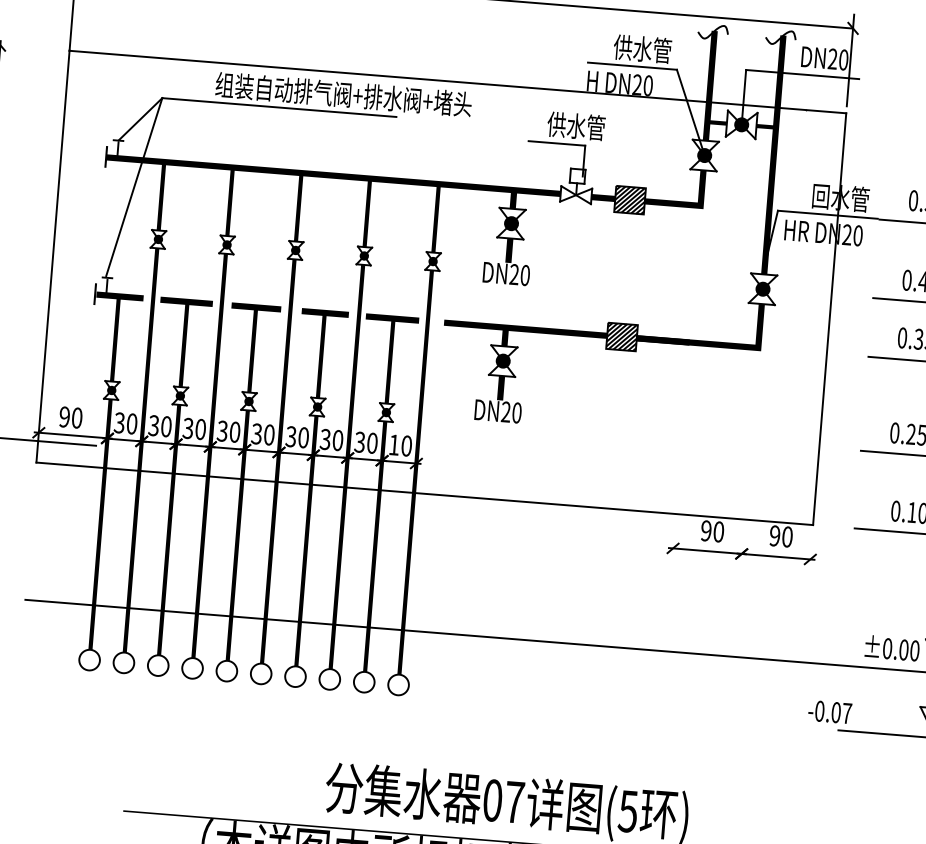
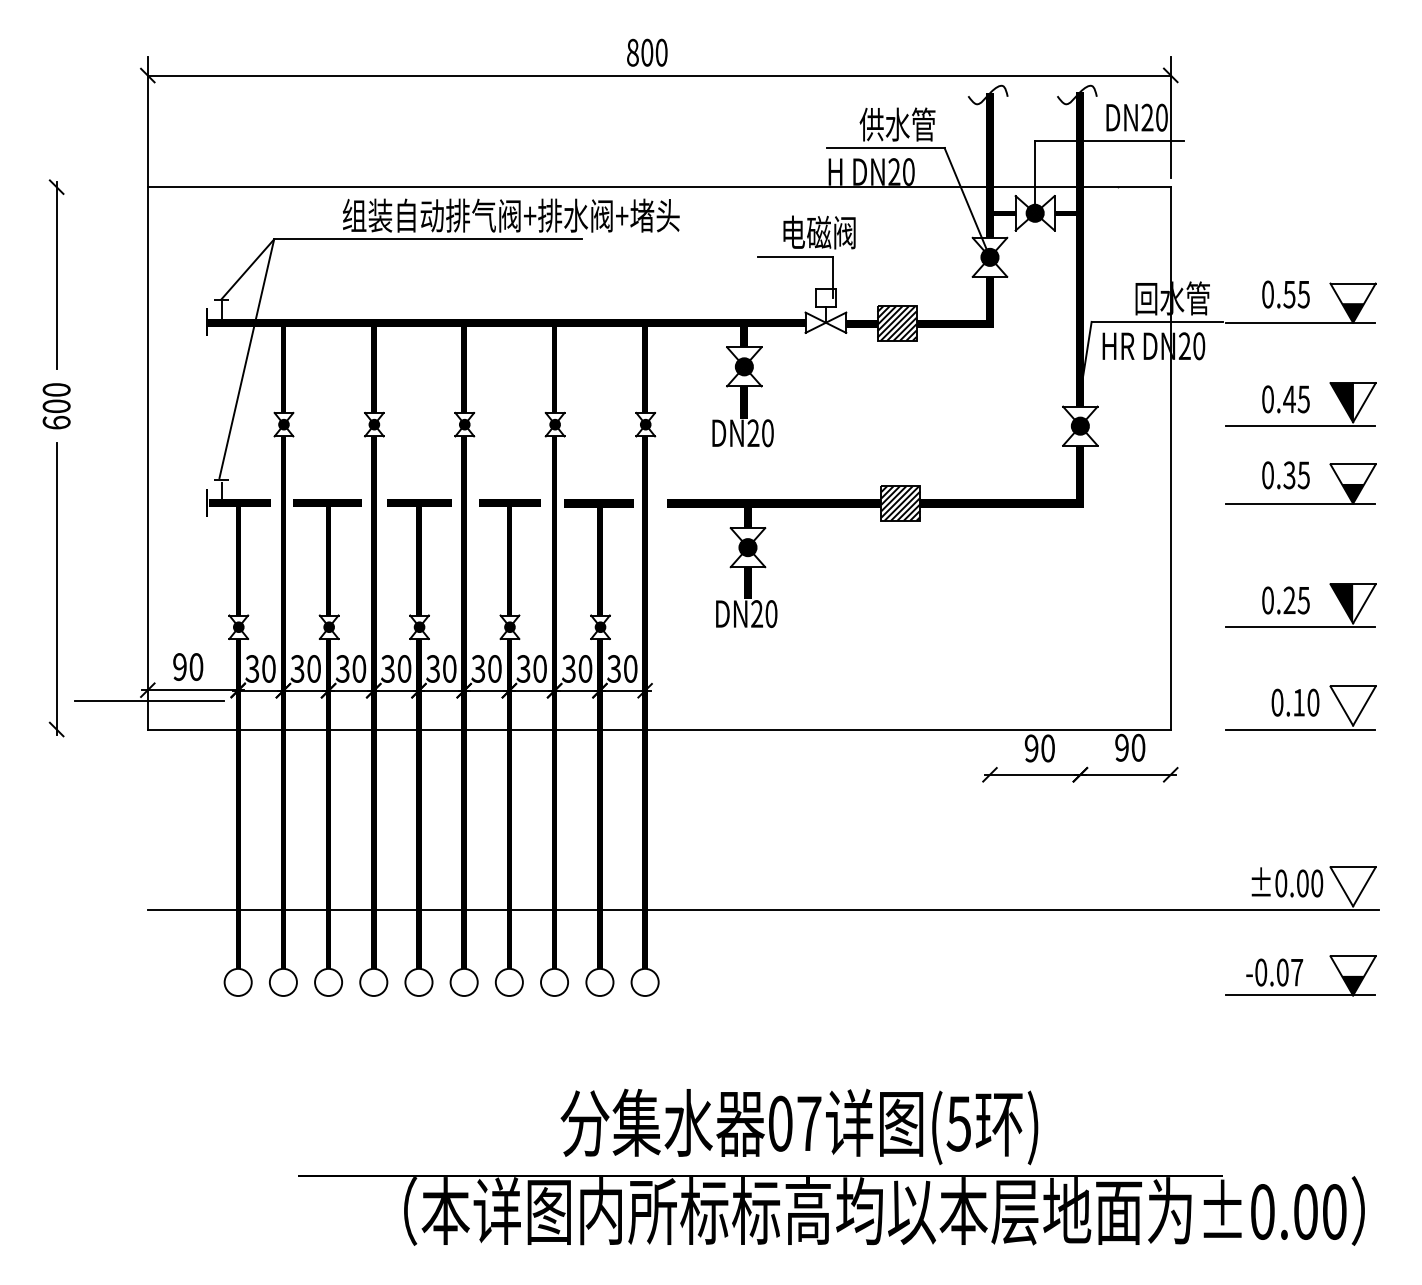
text: (576, 126) -> (818, 232), 供水管 -> 电磁阀
text: (393, 444) -> (613, 668), 10 -> 30
text: (829, 712) -> (1274, 972), moved

